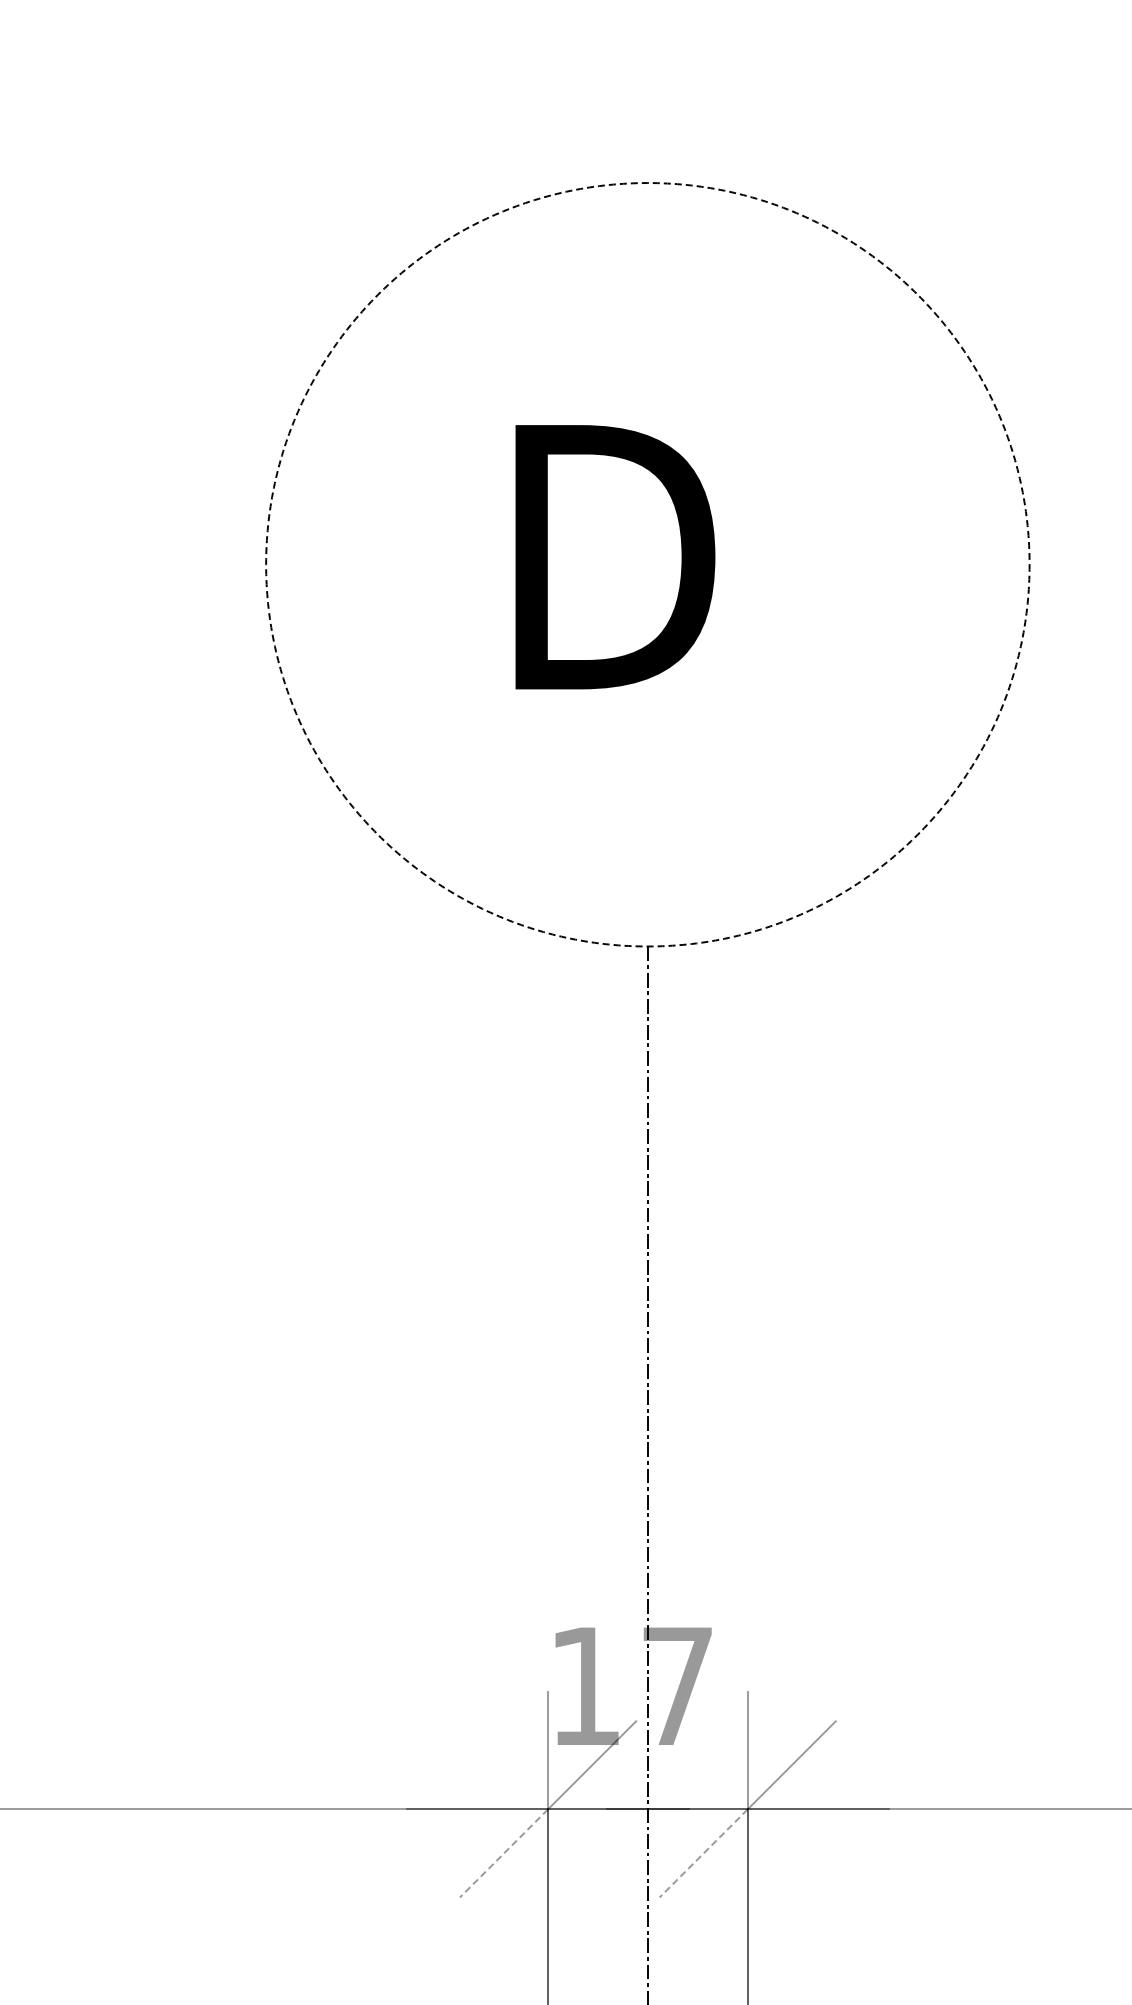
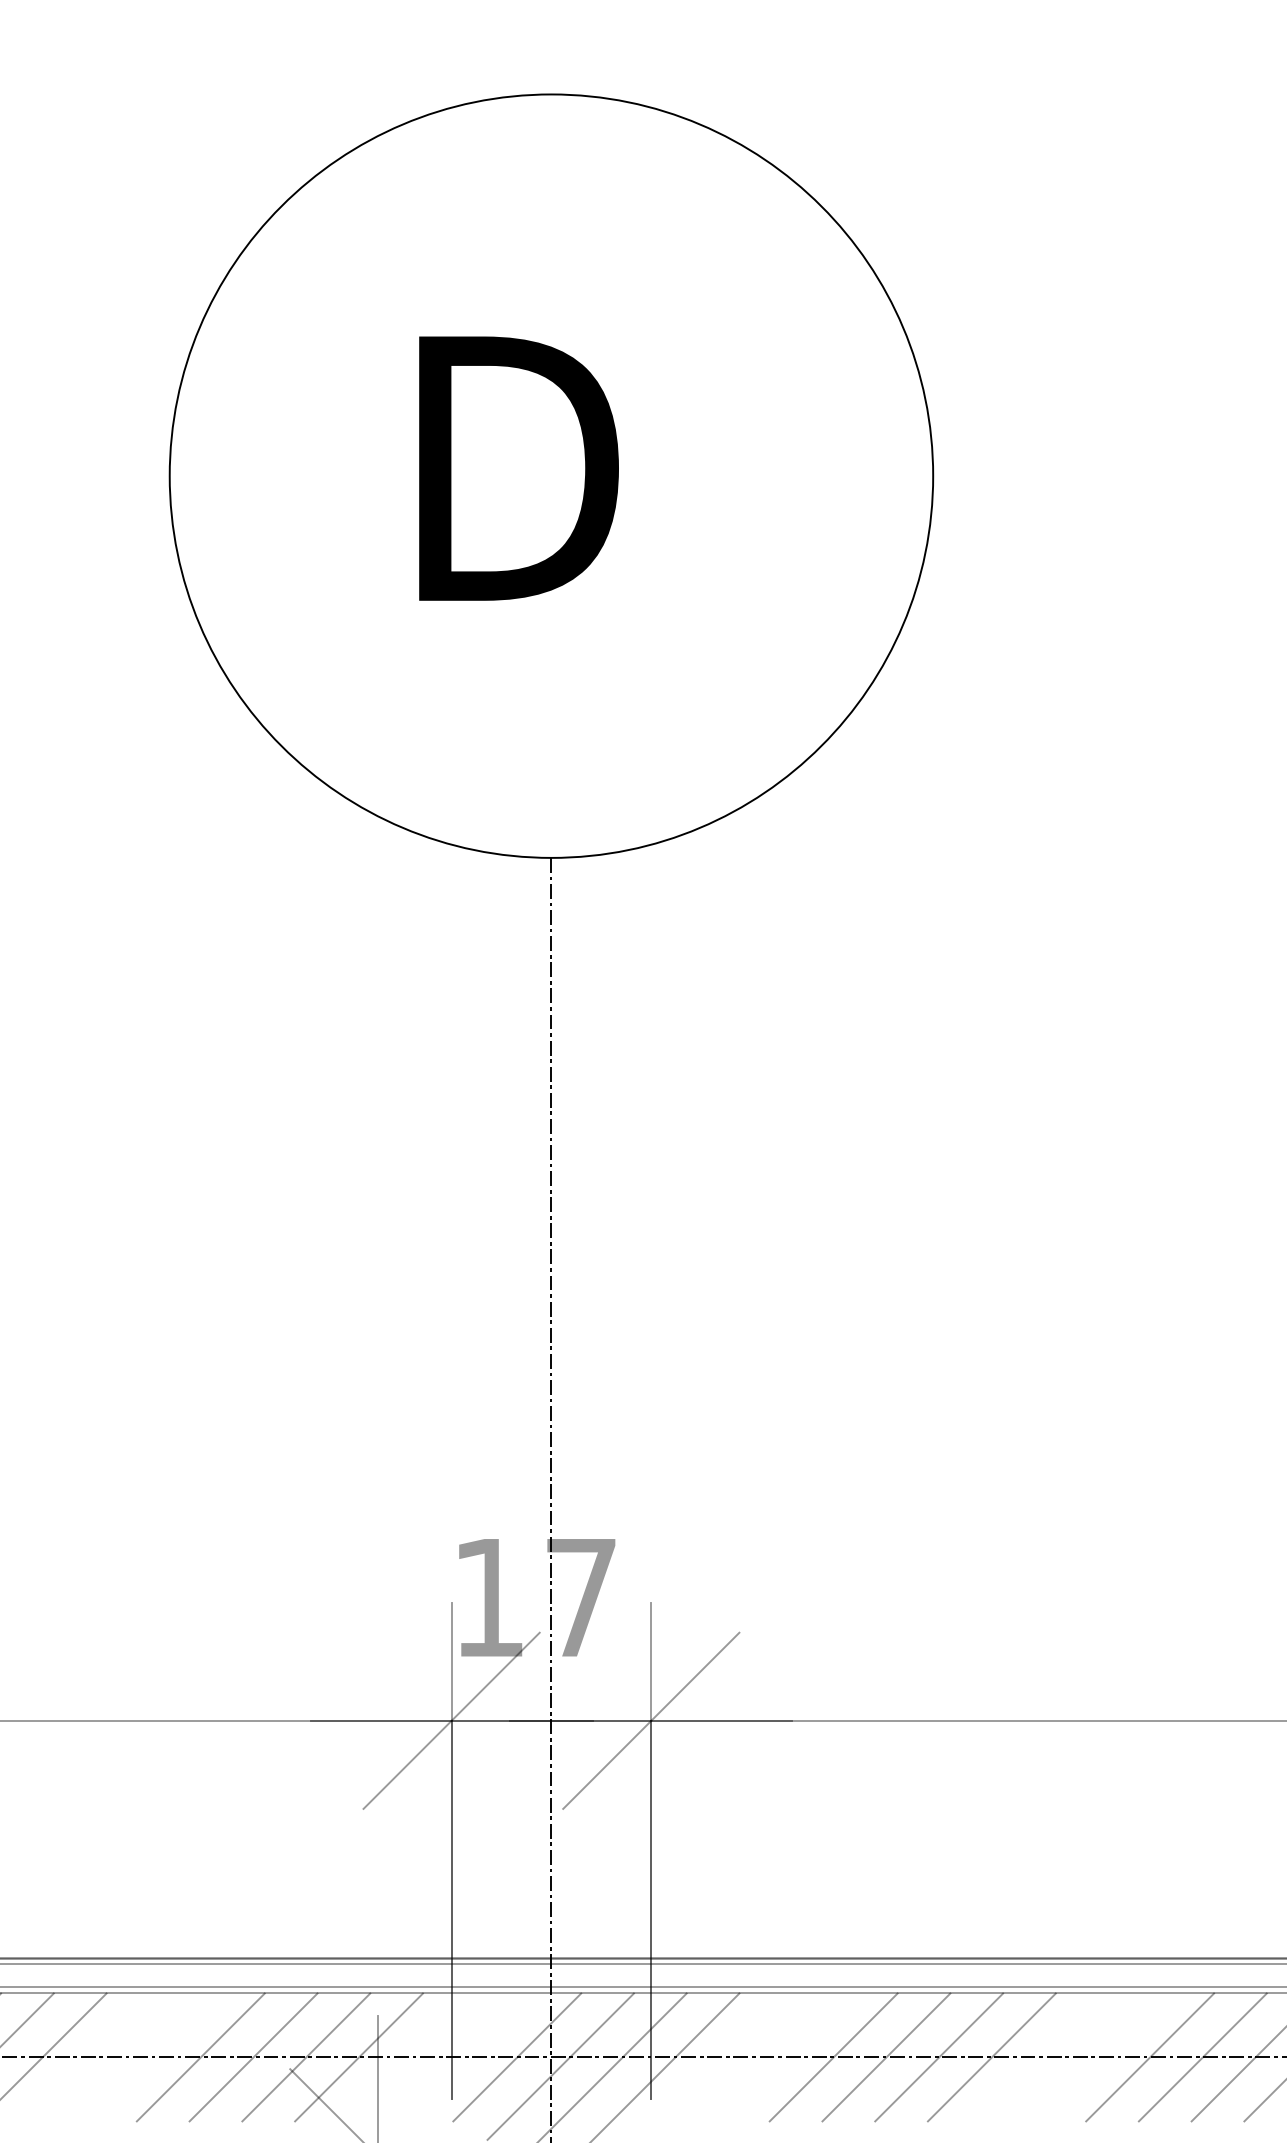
circle: (647, 564) -> (551, 475), dashed -> solid
line: (503, 1854) -> (407, 1765), dashed -> solid
line: (702, 1854) -> (606, 1765), dashed -> solid

